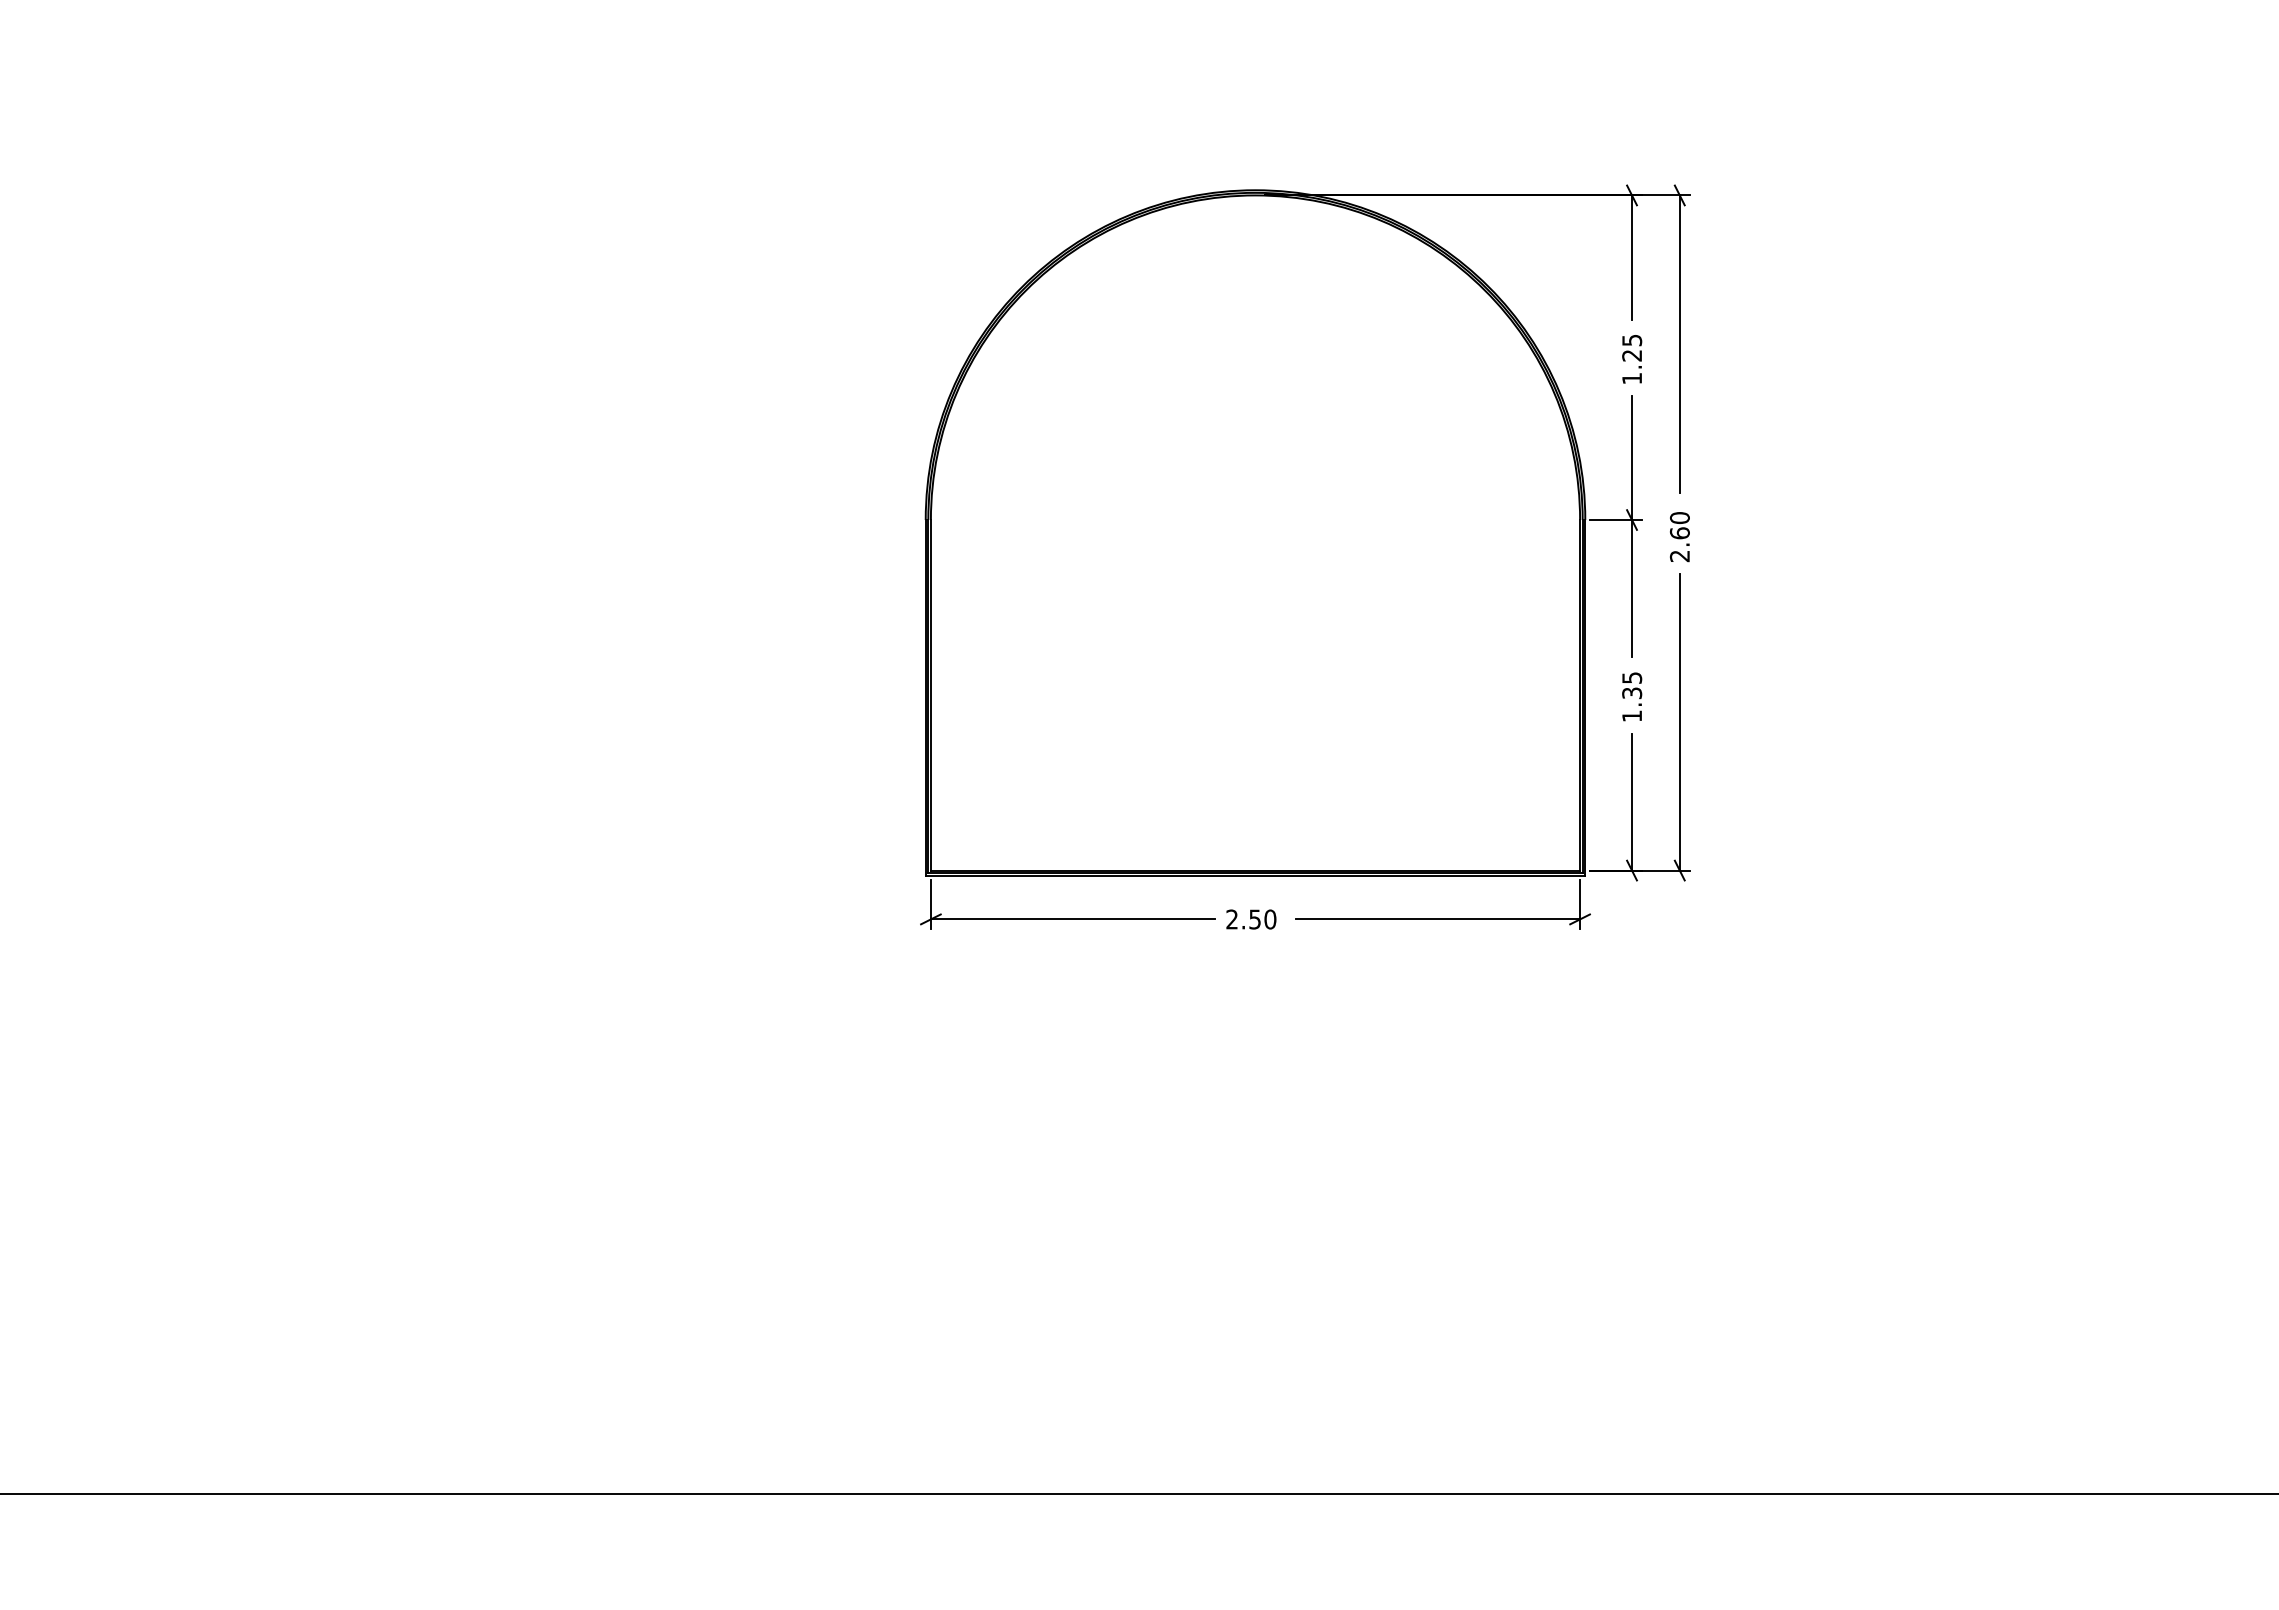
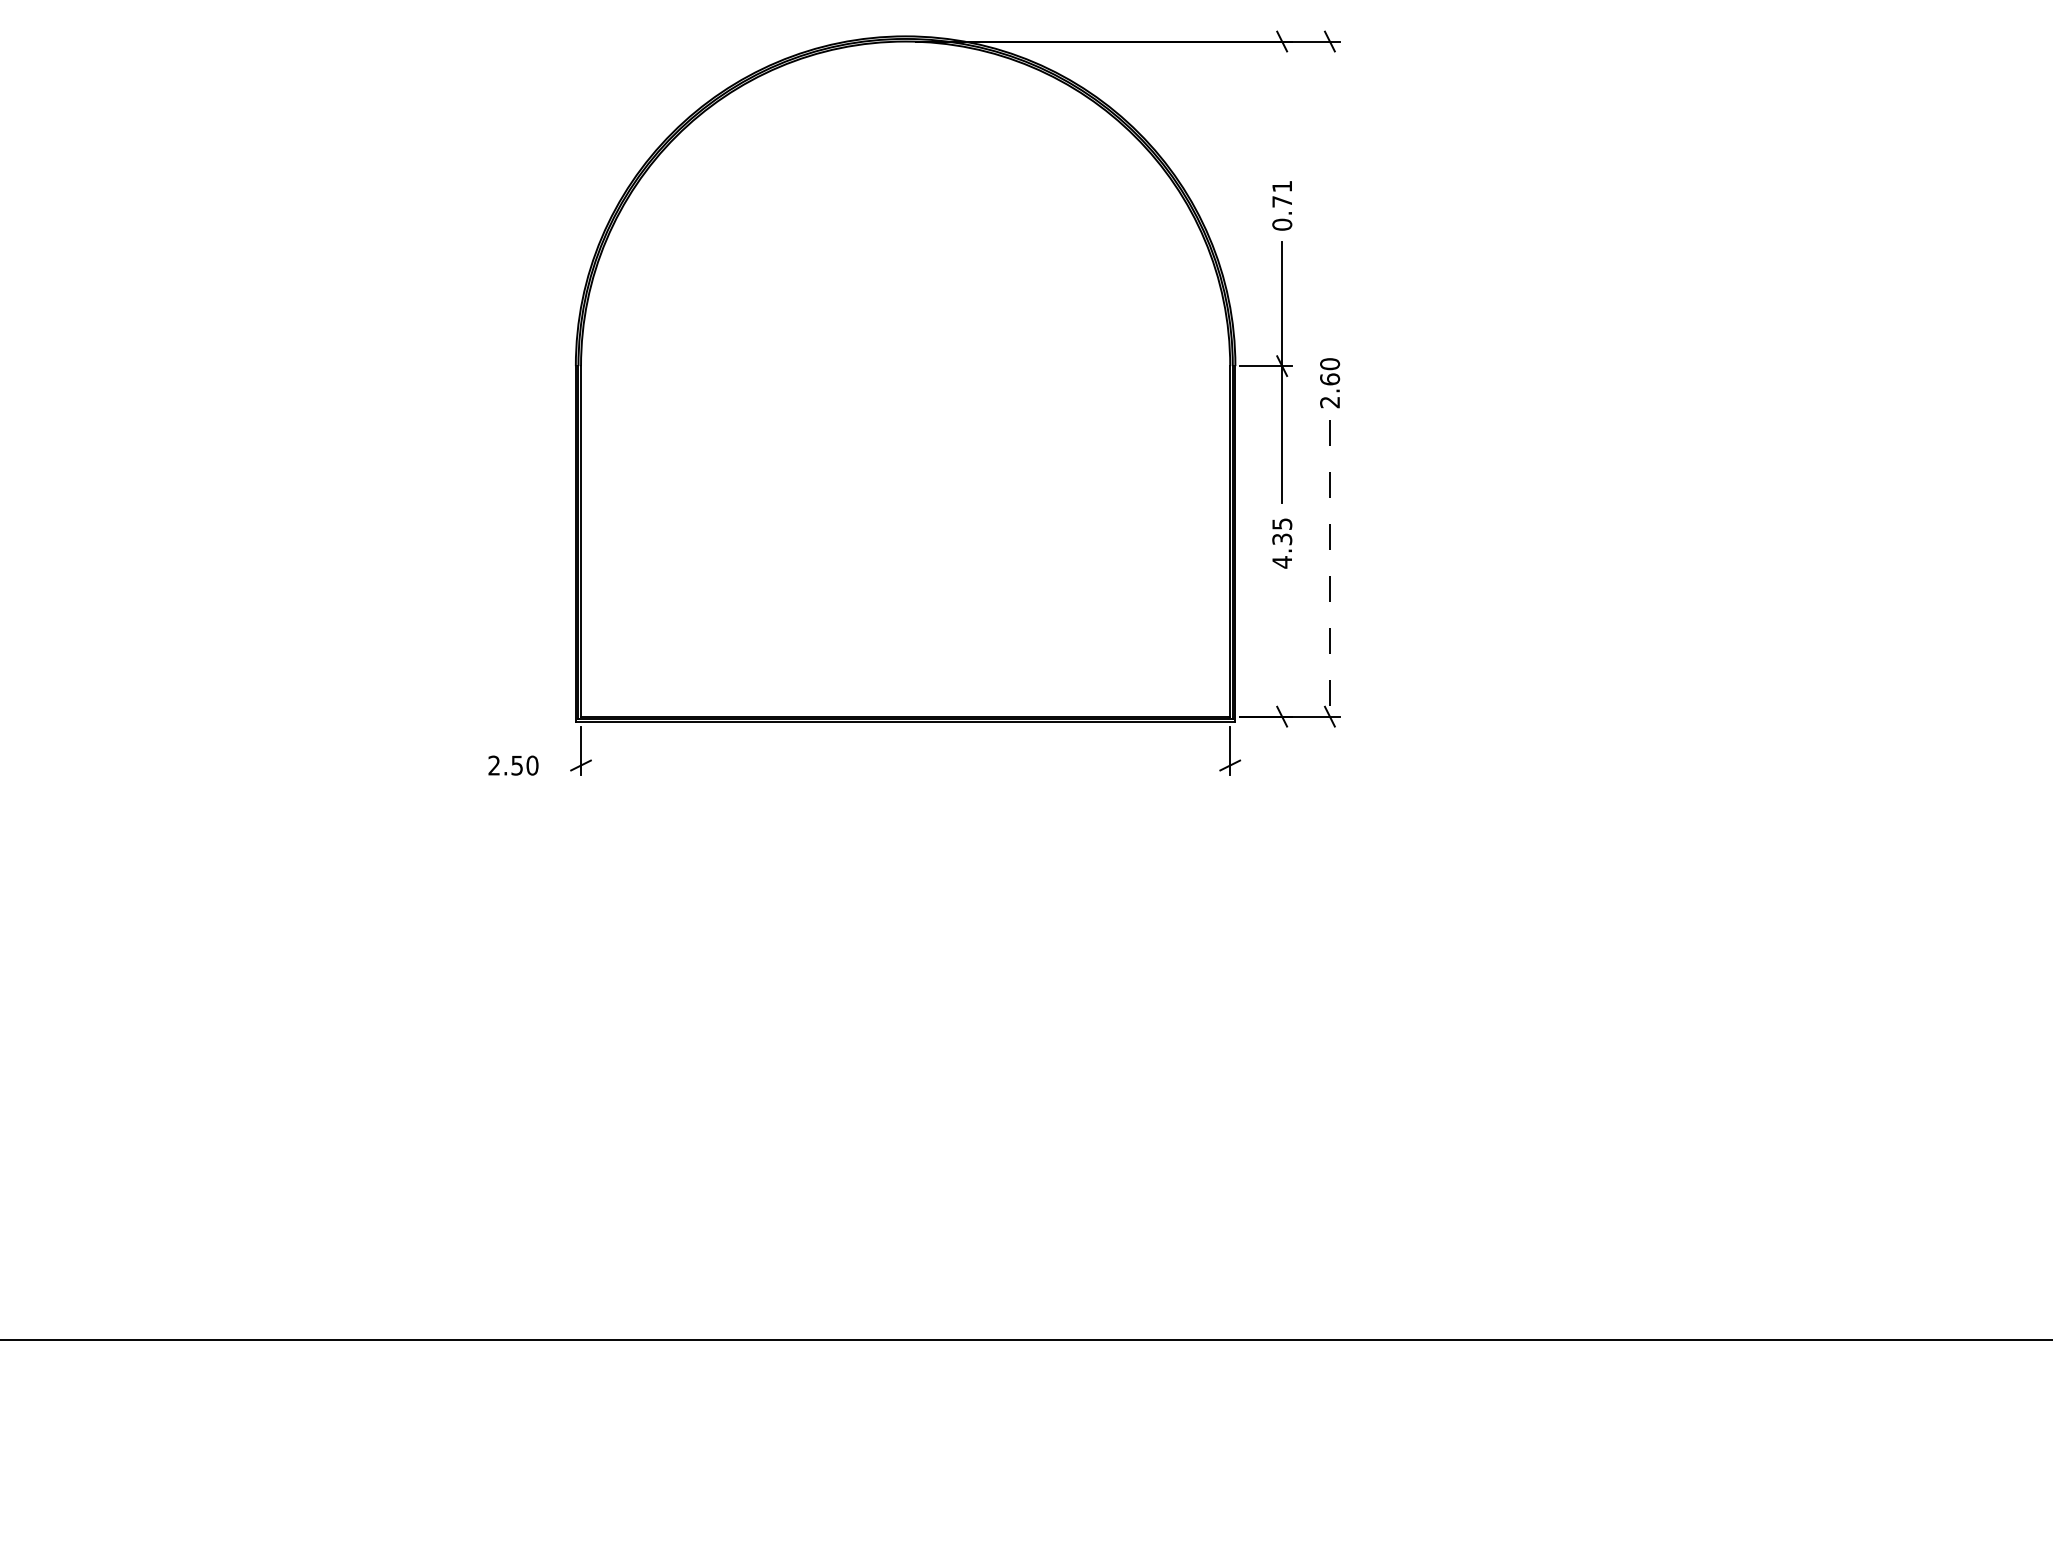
line: (1632, 257) -> (1282, 103), removed
line: (1679, 343) -> (1329, 189), removed
text: (1632, 359) -> (1282, 205), 1.25 -> 0.71
text: (1631, 716) -> (1281, 562), 1.35 -> 4.35
line: (1679, 722) -> (1329, 568), solid -> dashed
line: (1632, 801) -> (1282, 647), removed
line: (1072, 919) -> (722, 765), removed
text: (1251, 919) -> (513, 765), moved
line: (1437, 919) -> (1087, 765), removed

